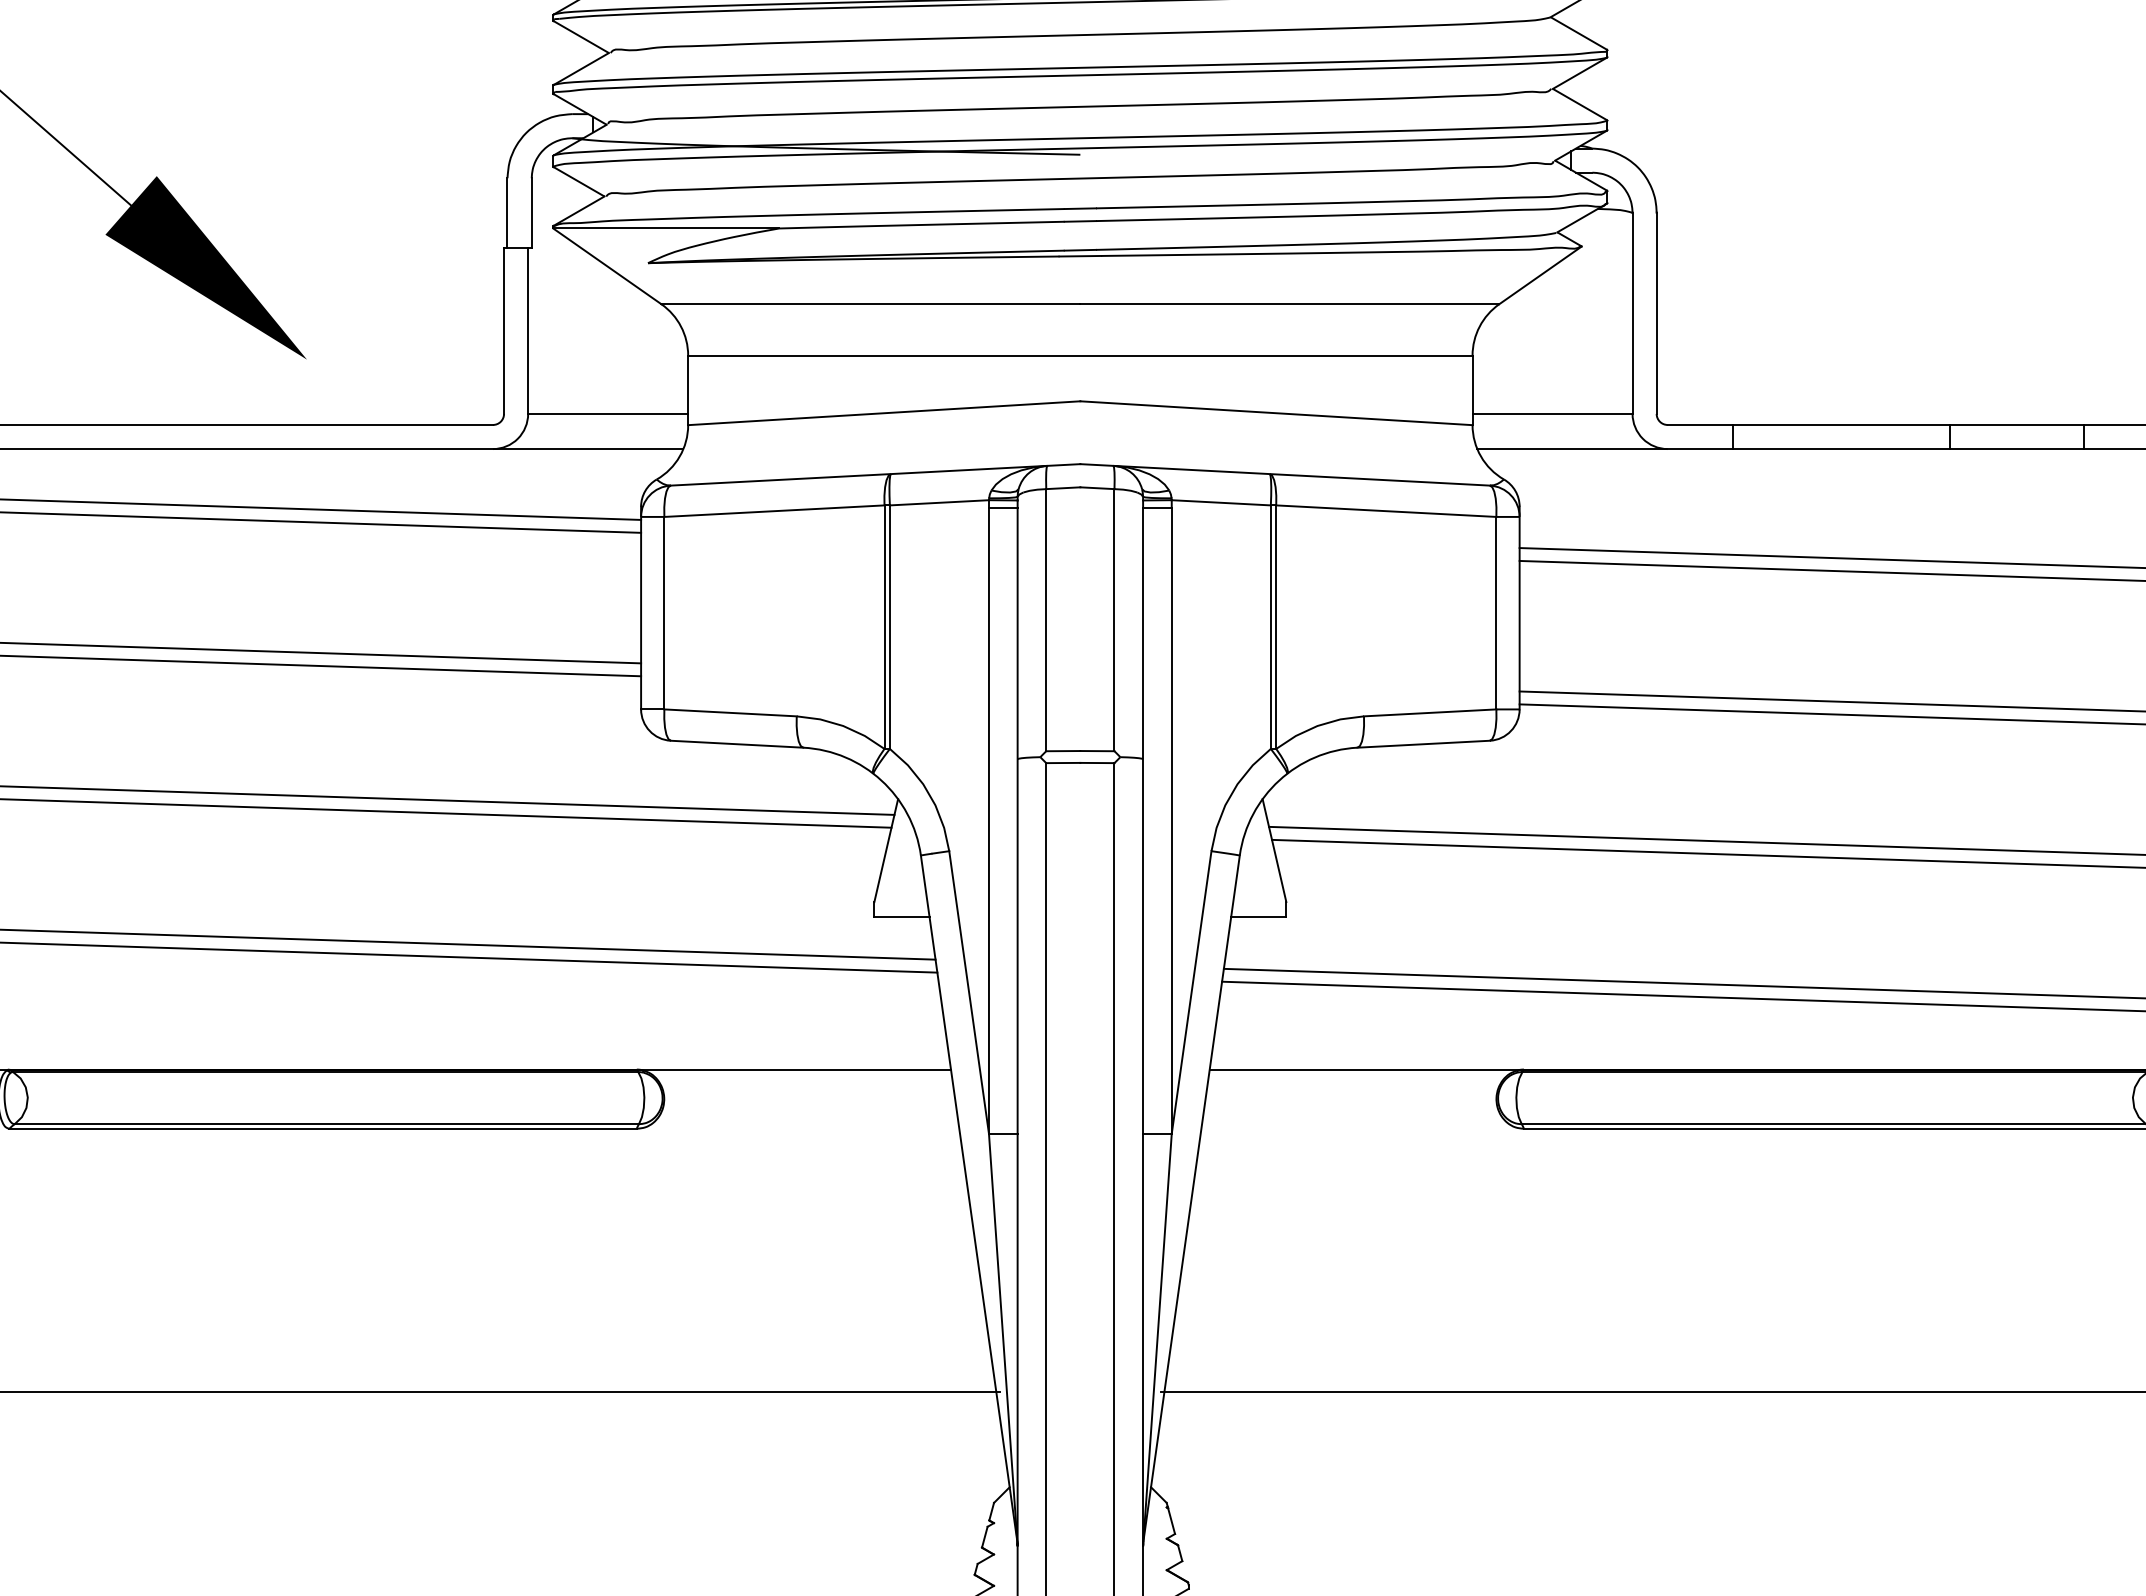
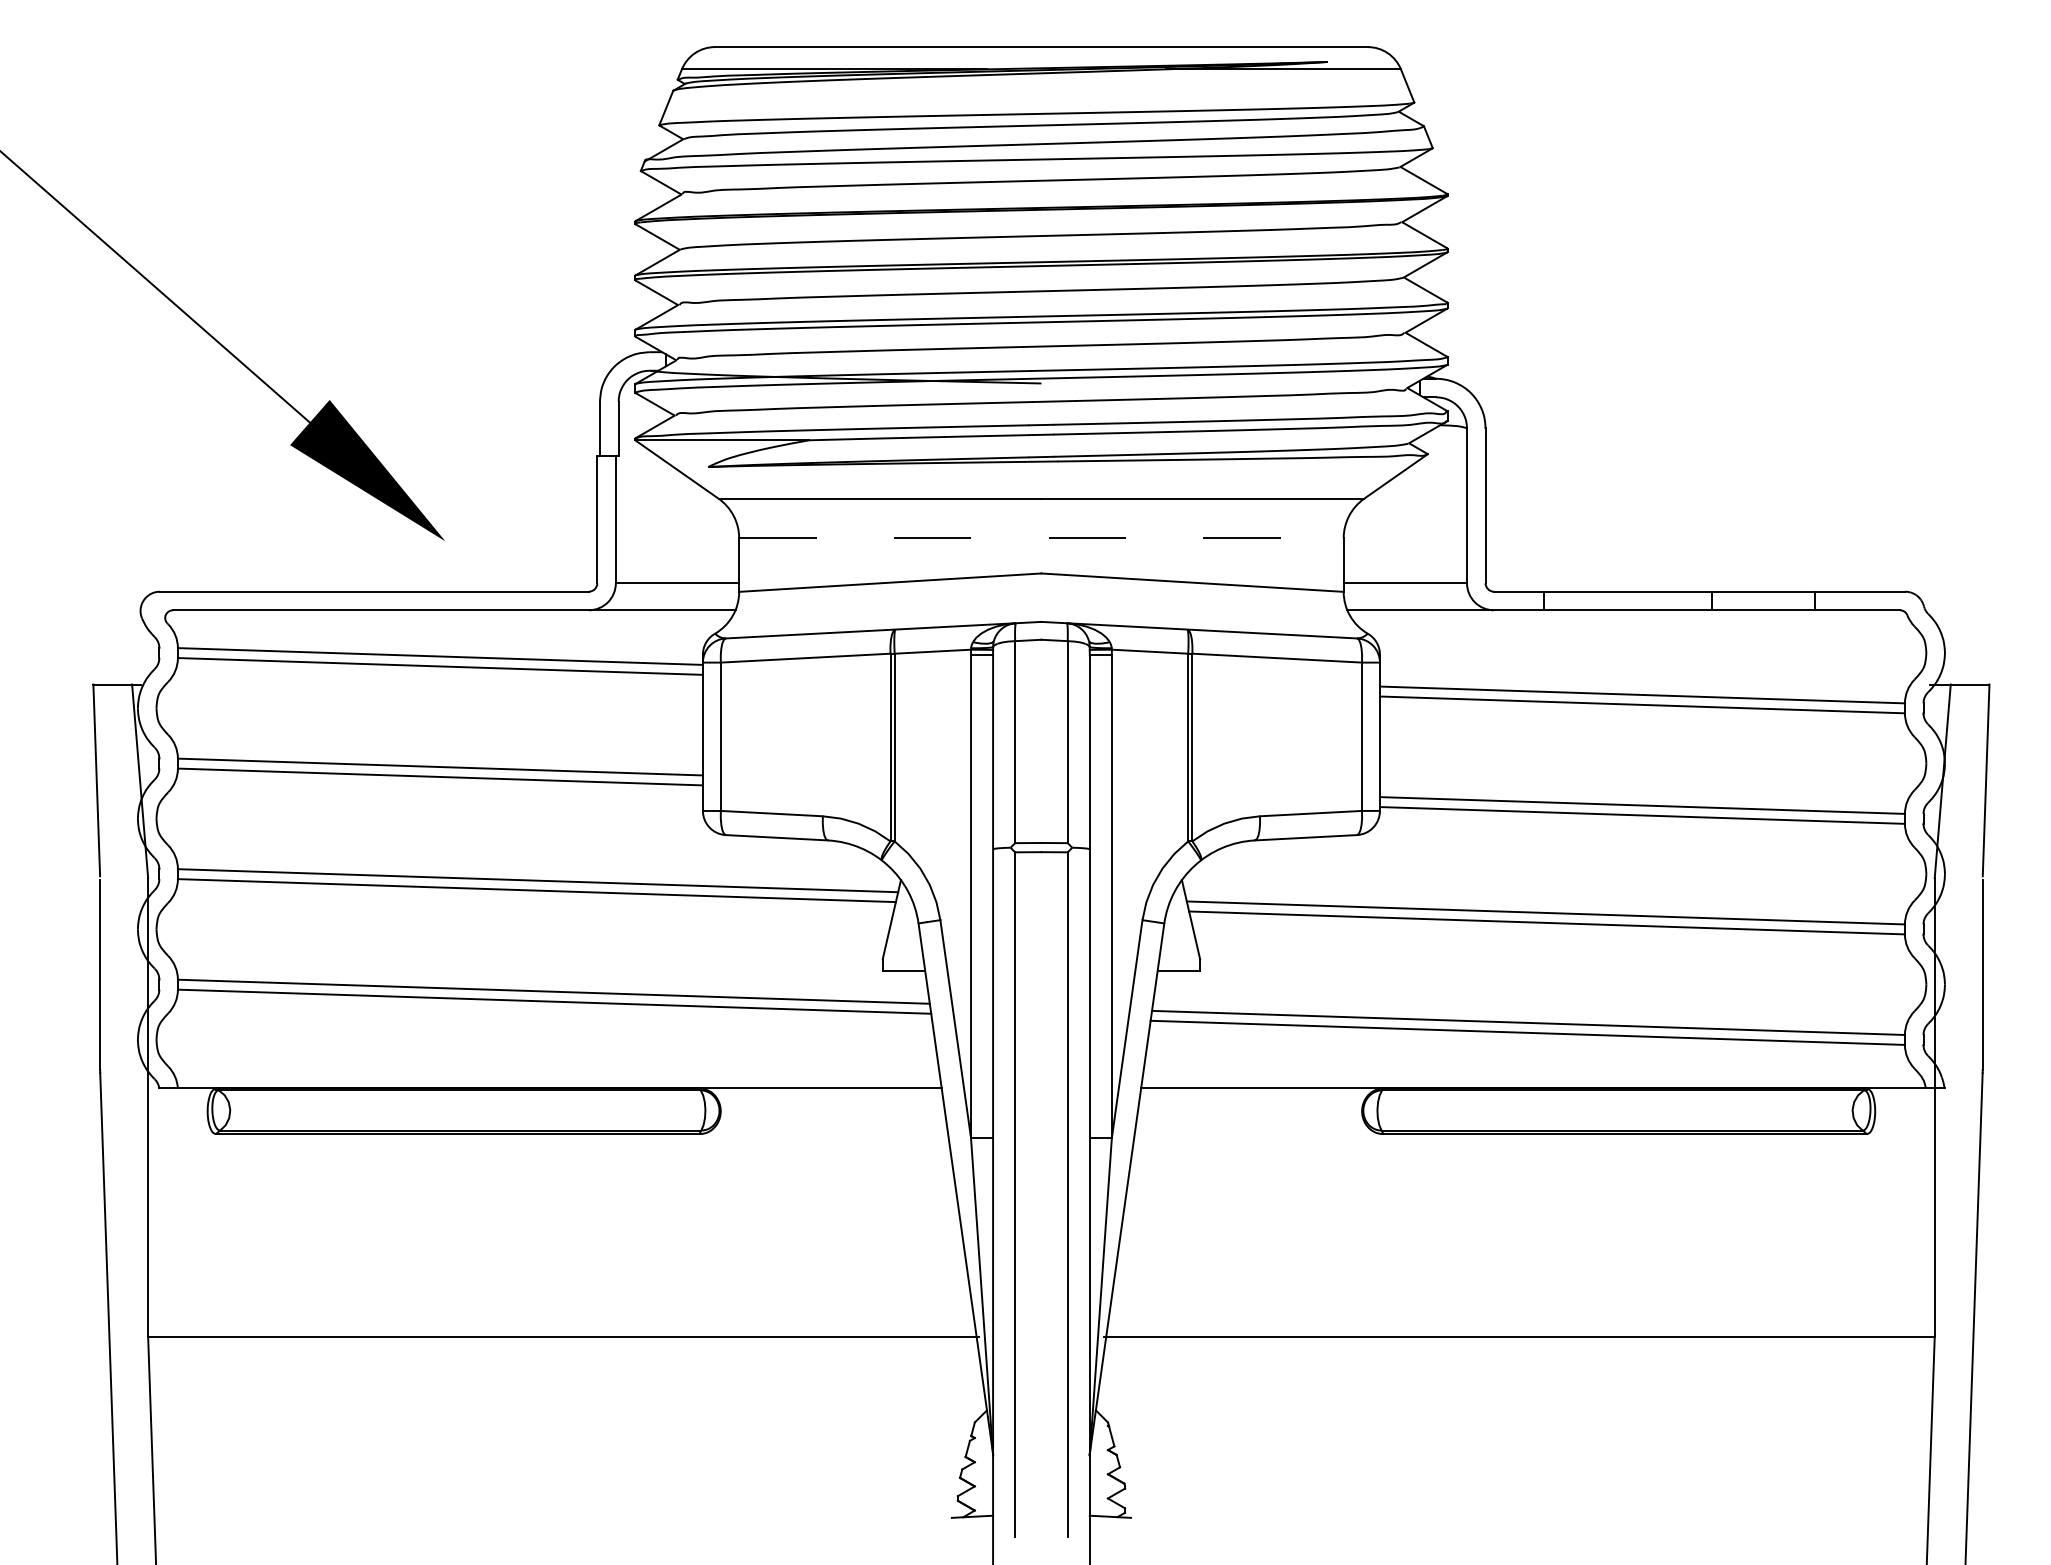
line: (1080, 355) -> (1041, 538), solid -> dashed

